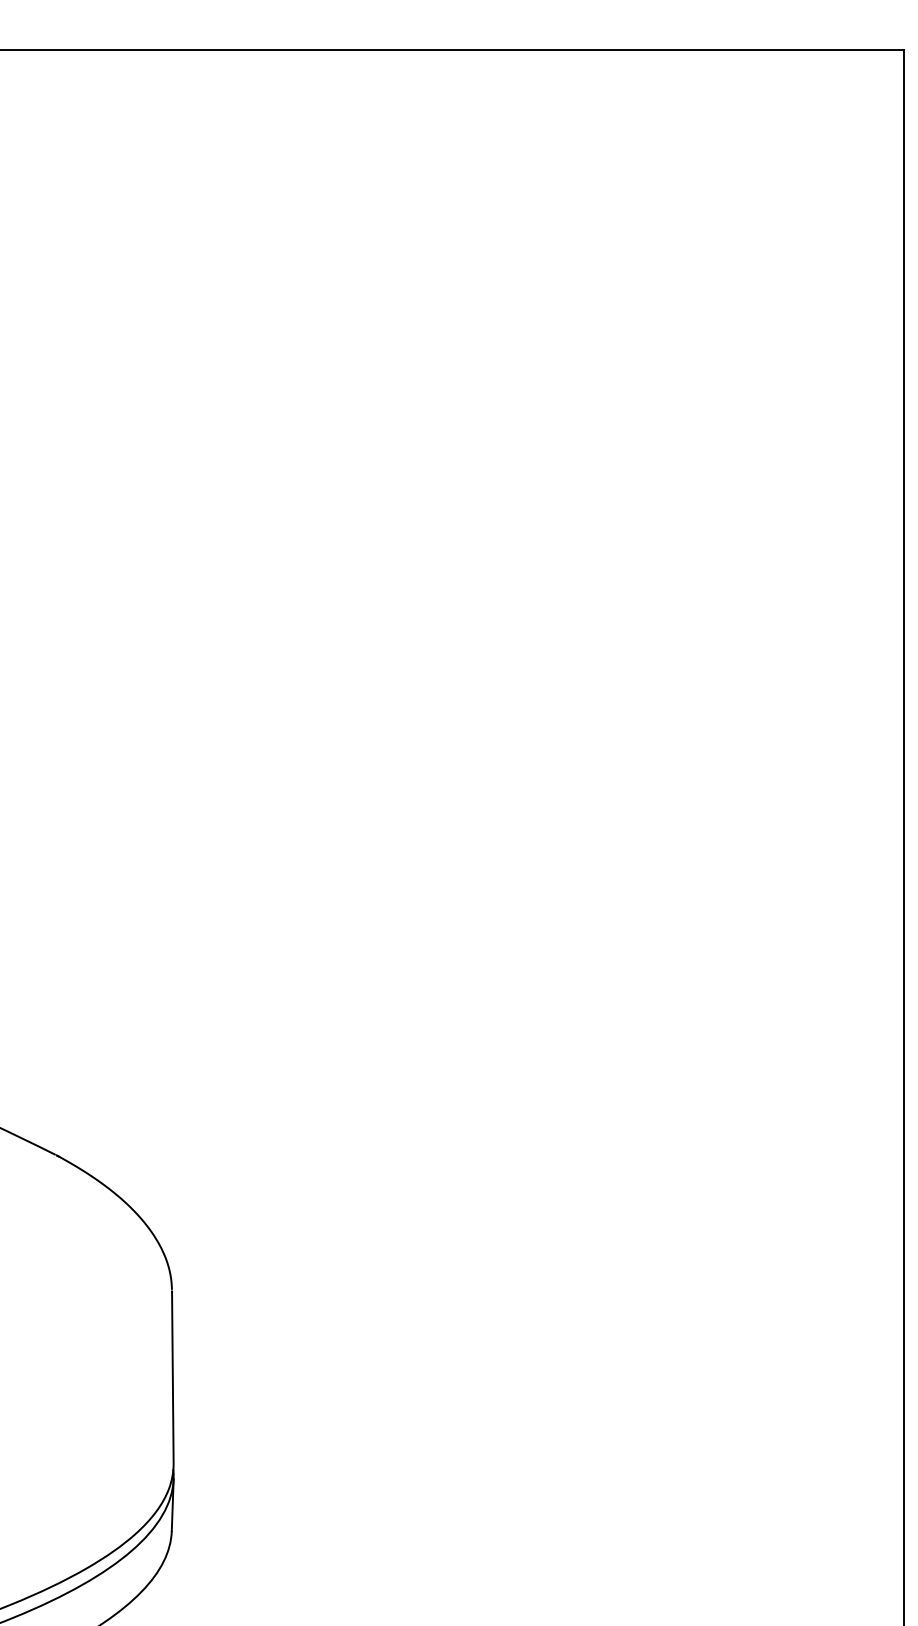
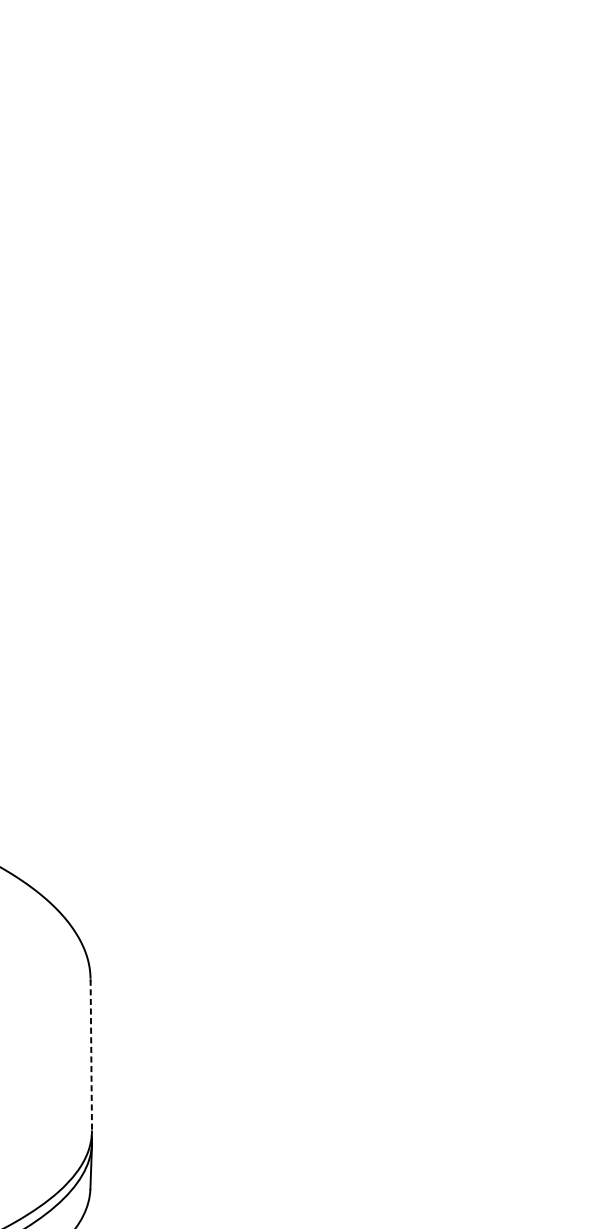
line: (172, 1377) -> (91, 1055), solid -> dashed

